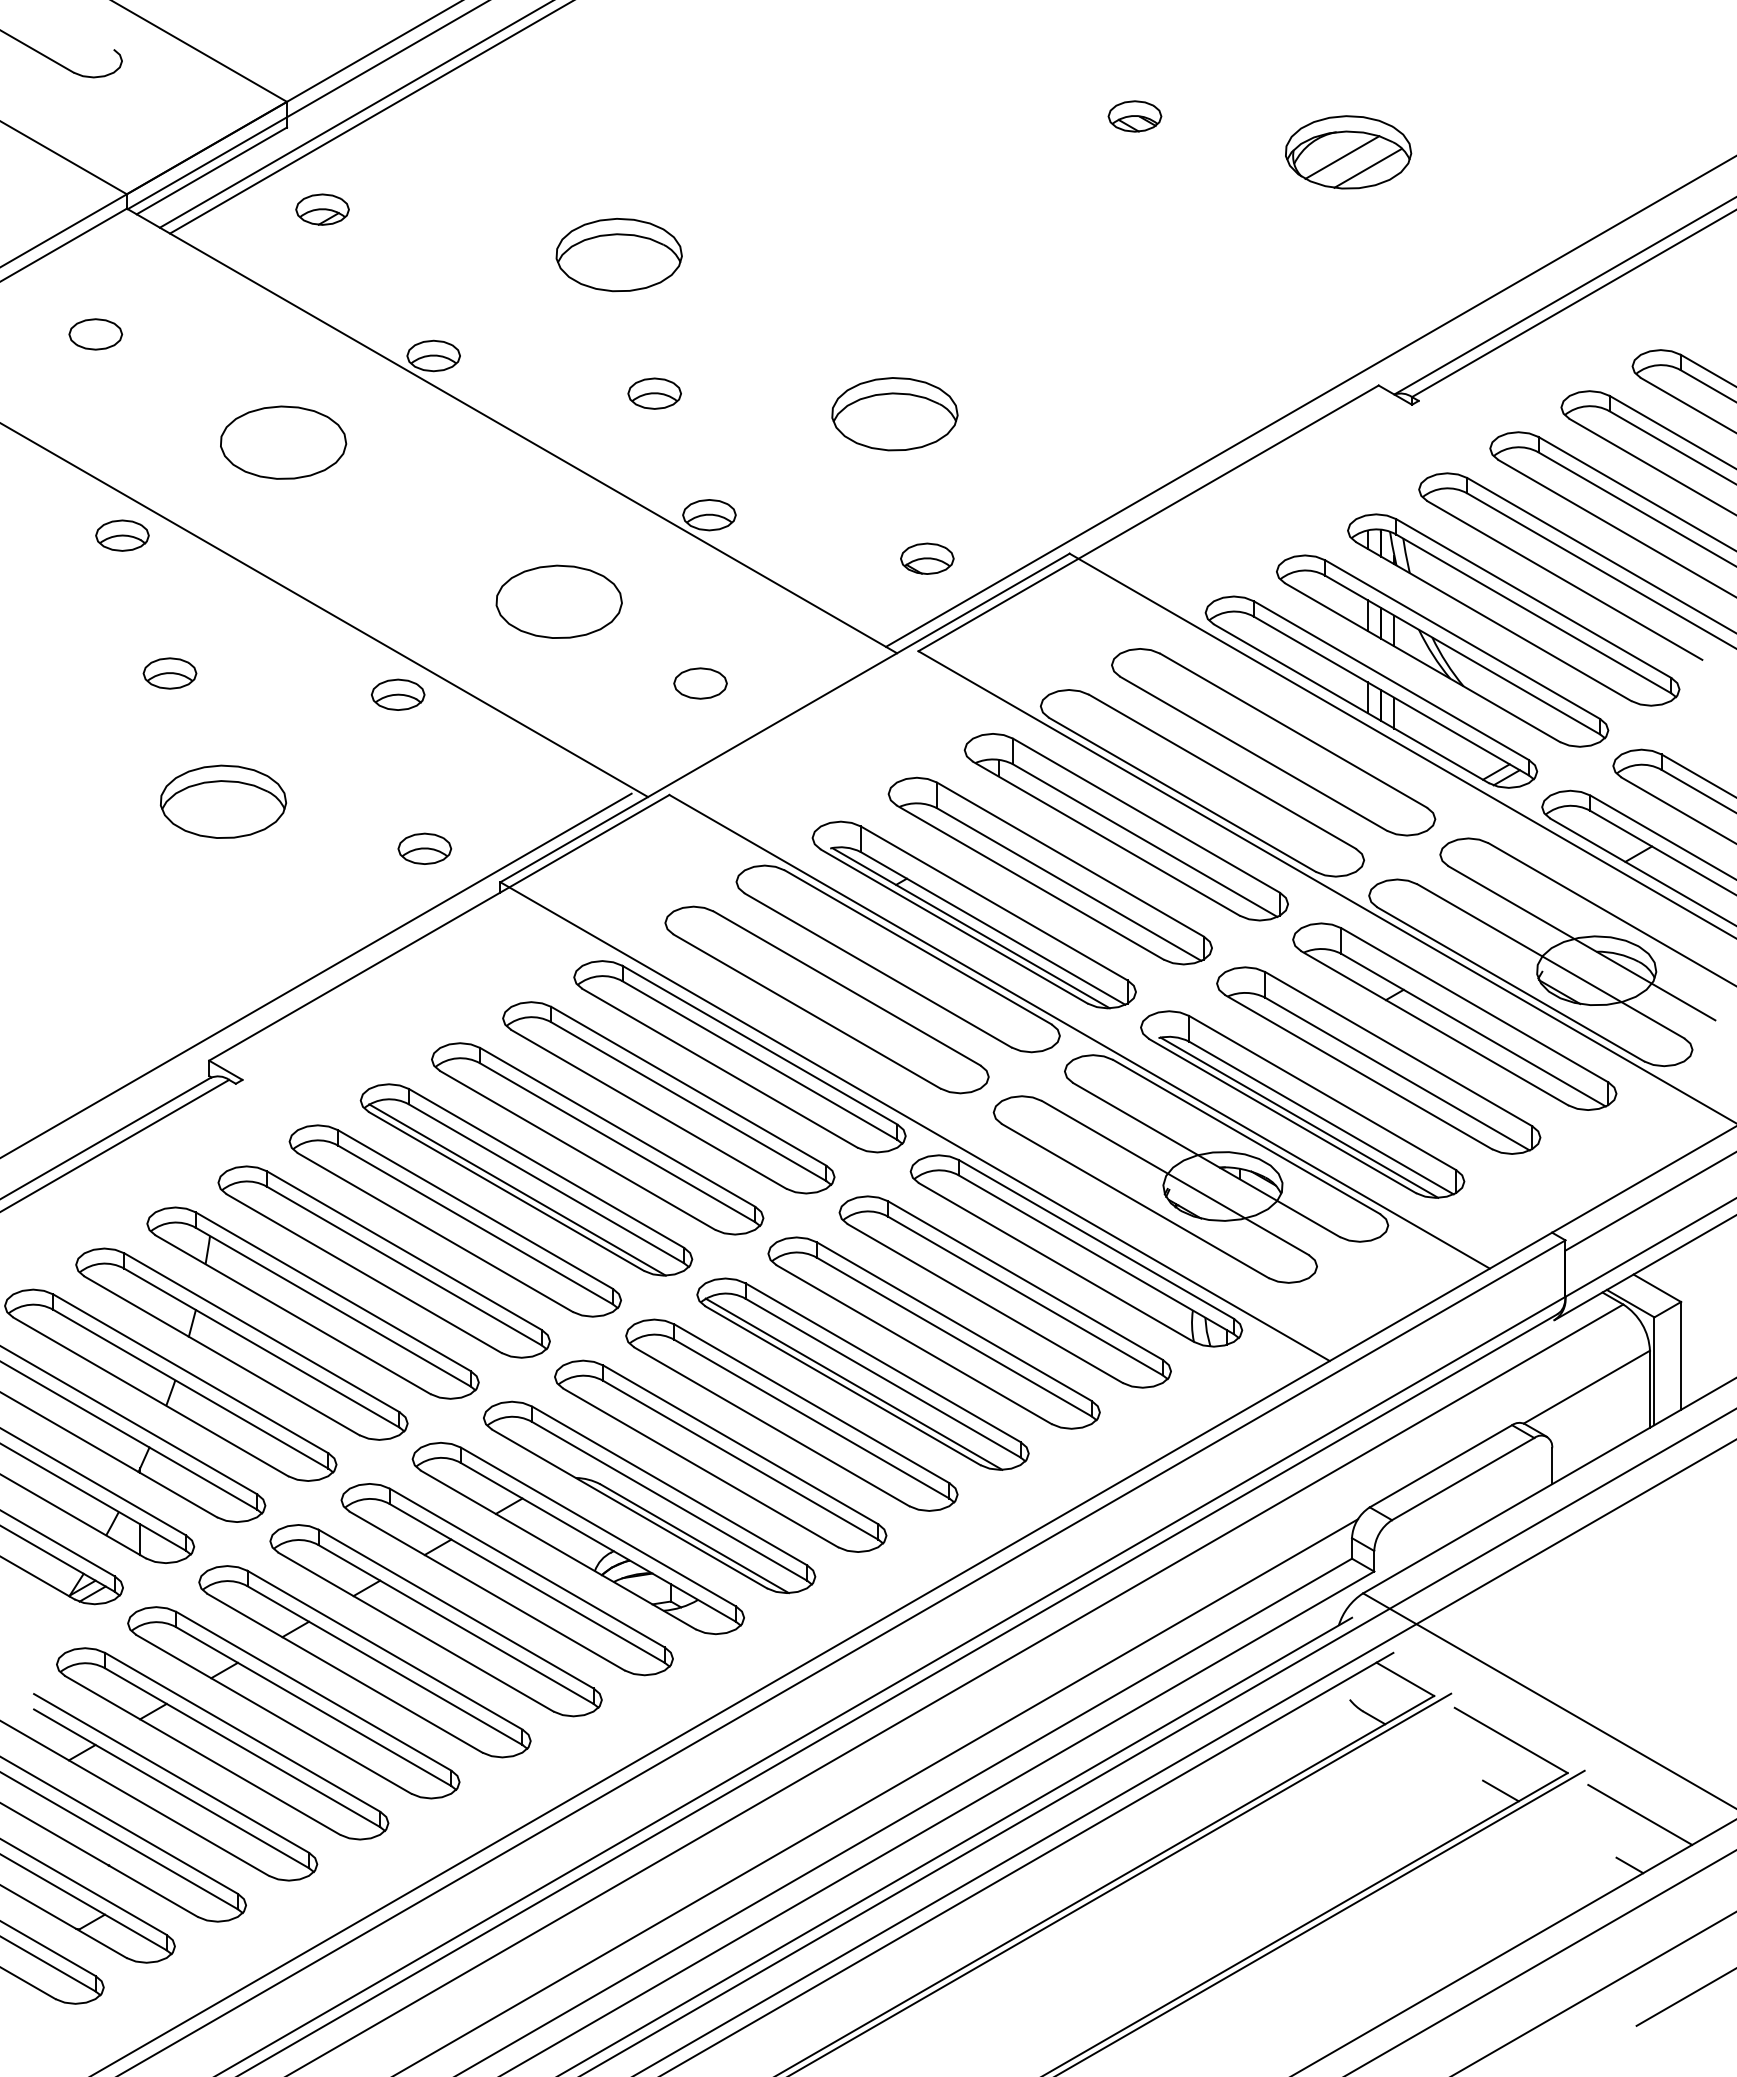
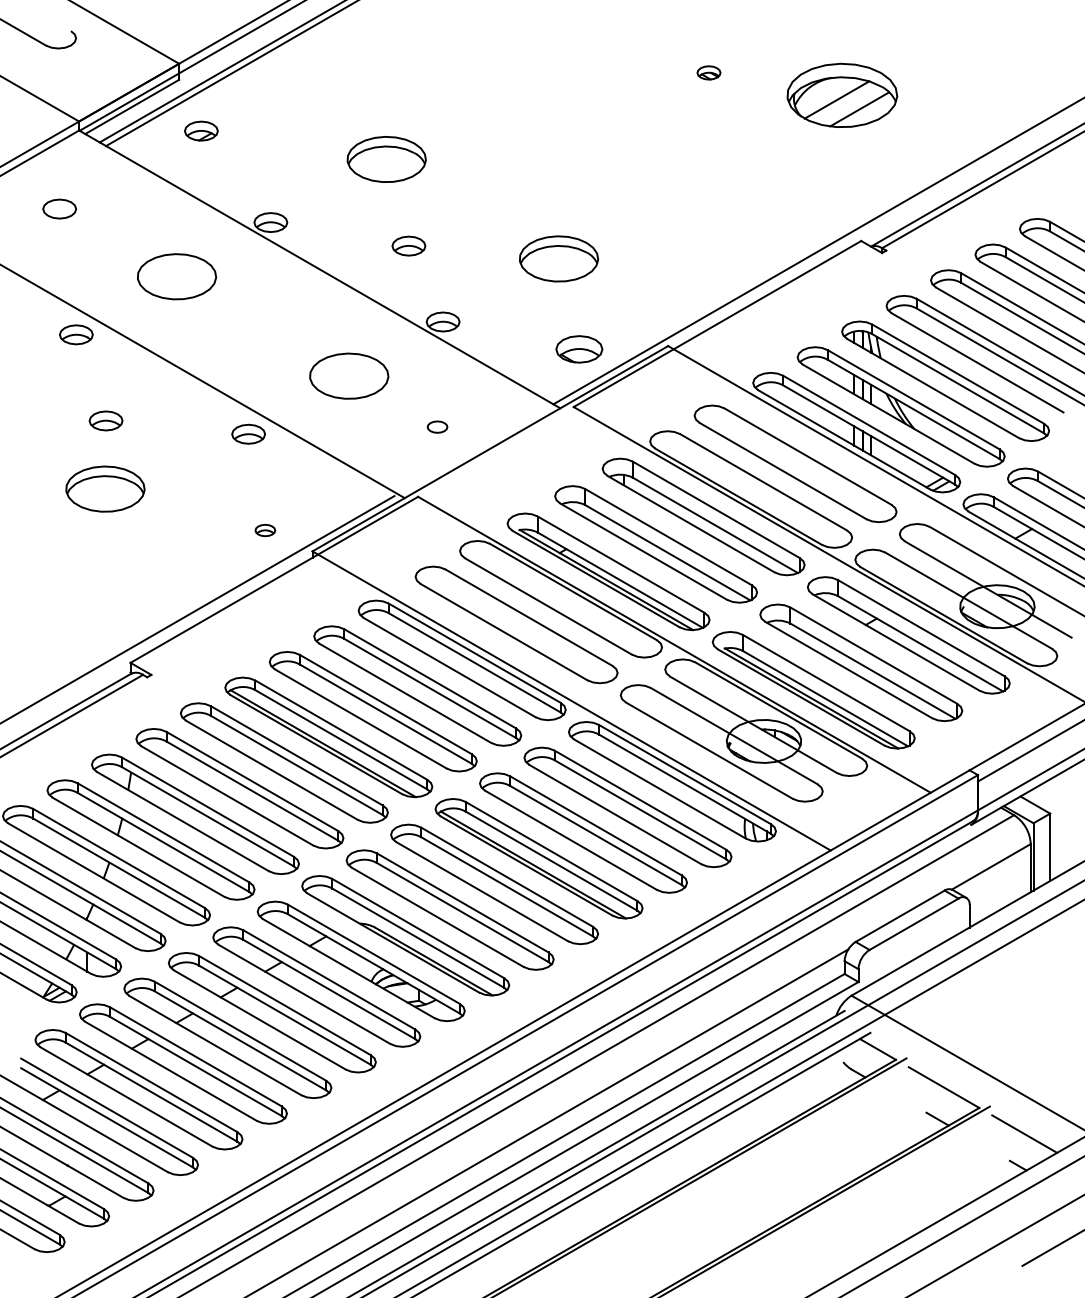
part: (1134, 115) -> (708, 72), size x0.7
part: (1348, 151) -> (842, 94), size x1.4
part: (926, 557) -> (578, 348), size x1.4
part: (700, 682) -> (437, 426), size x0.6
part: (223, 800) -> (105, 488), moved
part: (425, 848) -> (265, 530), size x0.6

